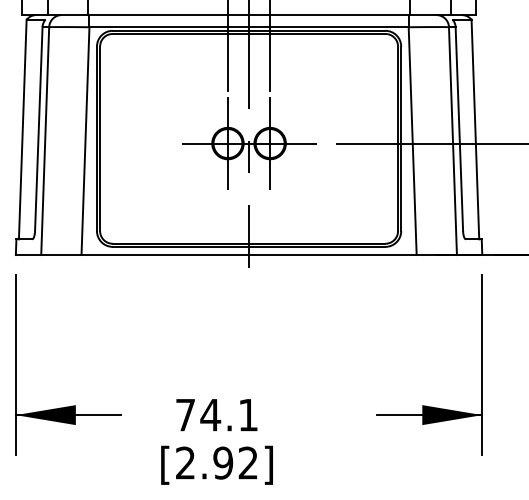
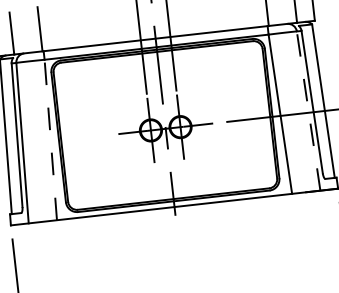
line: (85, 141) -> (50, 140), solid -> dashed
line: (452, 141) -> (308, 111), solid -> dashed

